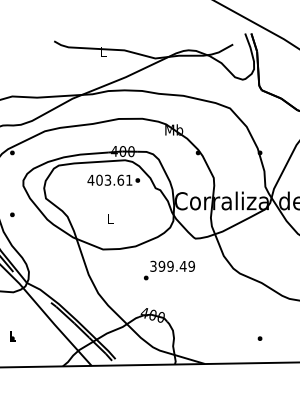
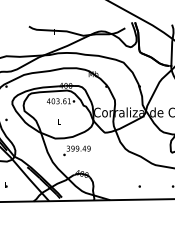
text: (168, 269) -> (76, 150), moved

